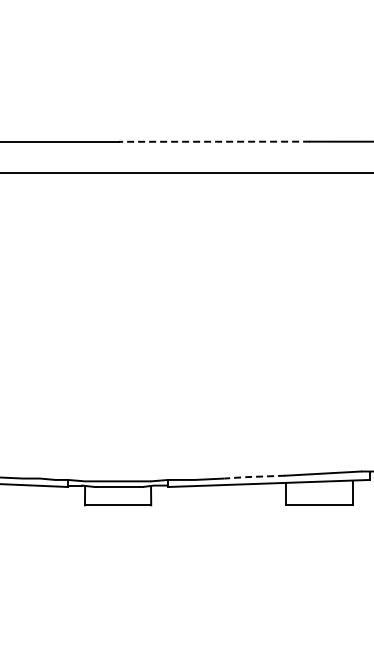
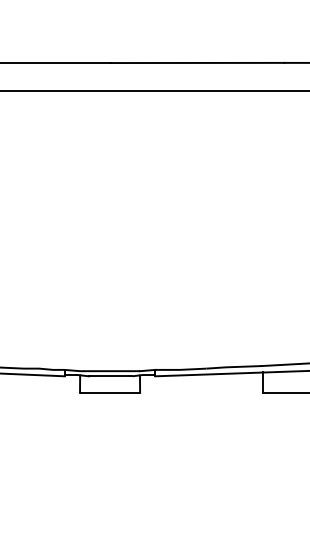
line: (214, 141) -> (197, 62), dashed -> solid
line: (253, 476) -> (232, 366), dashed -> solid

